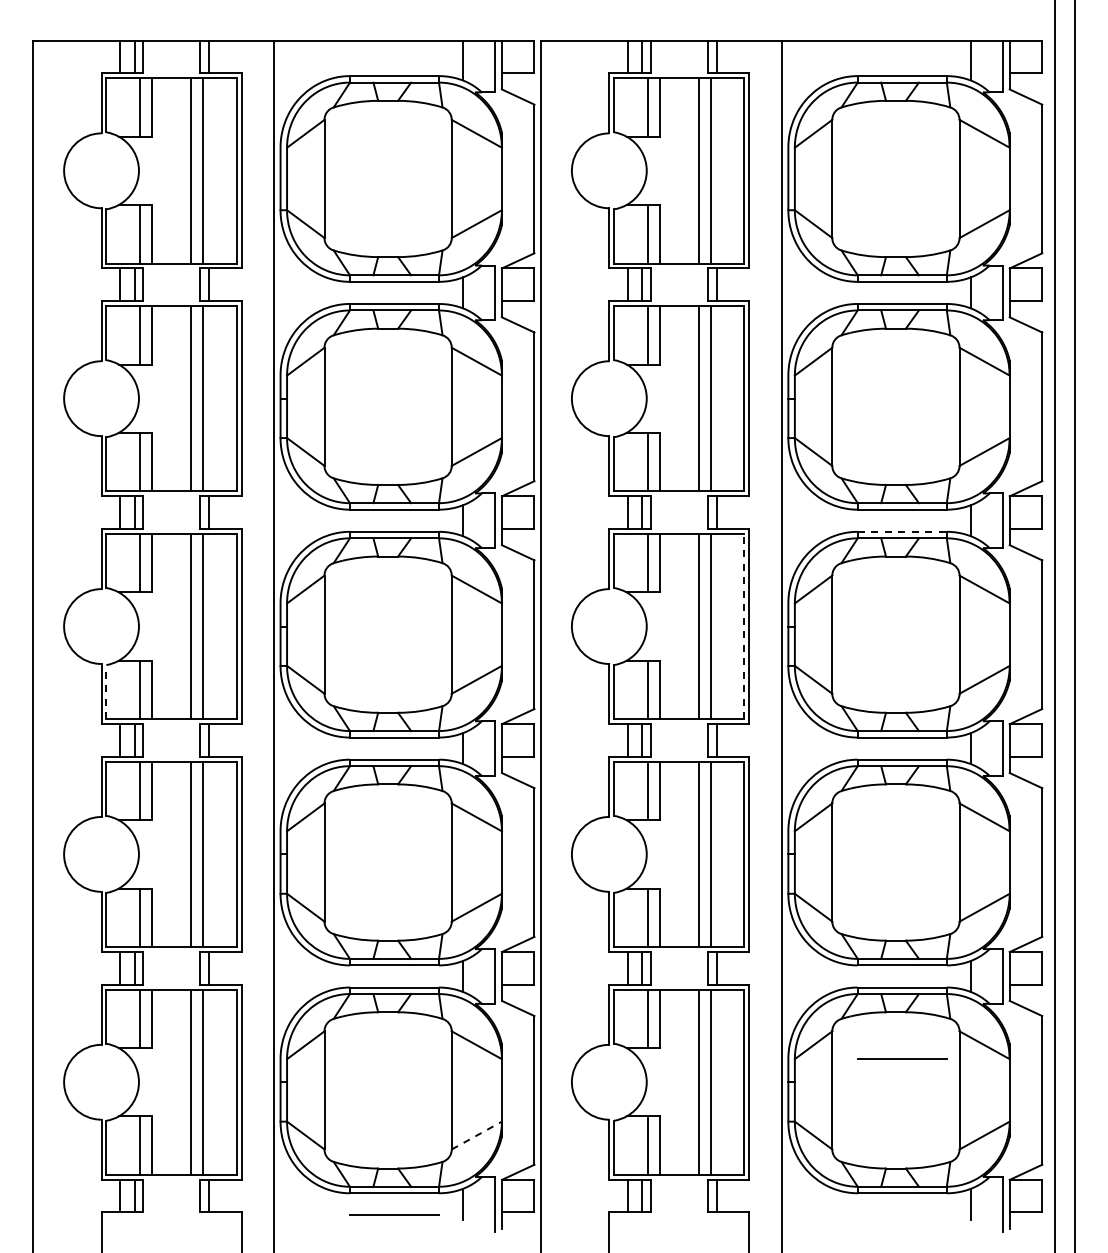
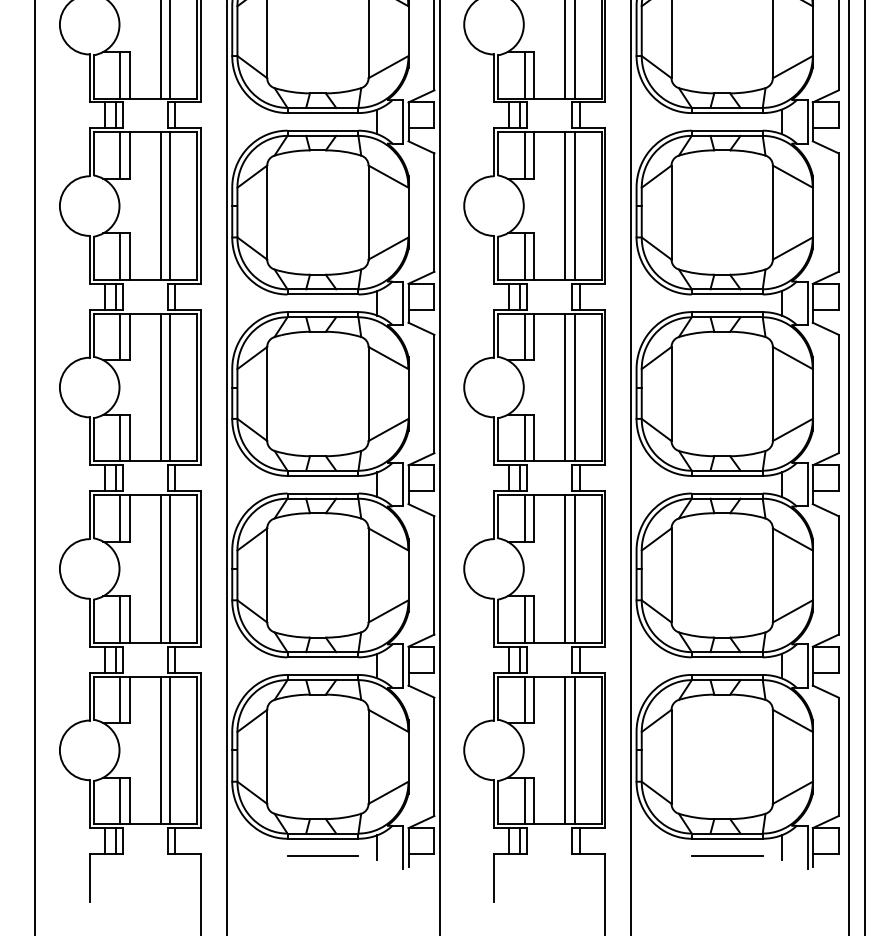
line: (902, 531) -> (727, 311), dashed -> solid
line: (744, 626) -> (601, 387), dashed -> solid
line: (106, 691) -> (93, 439), dashed -> solid
line: (902, 1058) -> (727, 855), moved
line: (476, 1135) -> (388, 792), dashed -> solid

